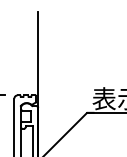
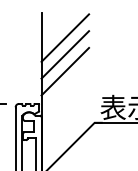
line: (59, 34) -> (64, 37), added
line: (59, 50) -> (64, 55), added
line: (59, 65) -> (64, 71), added

